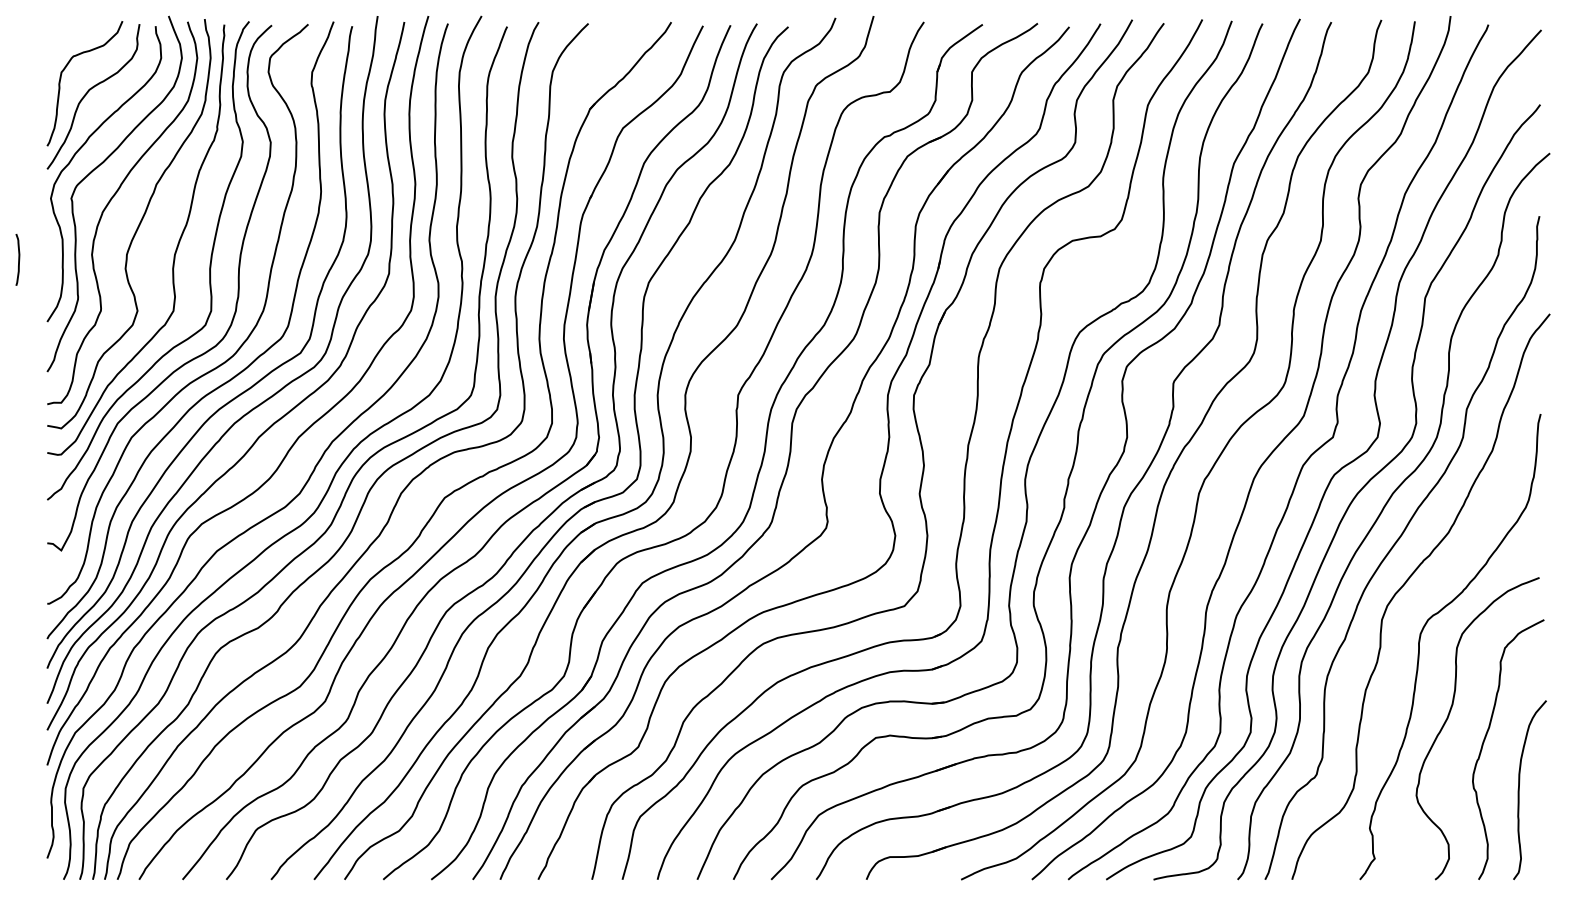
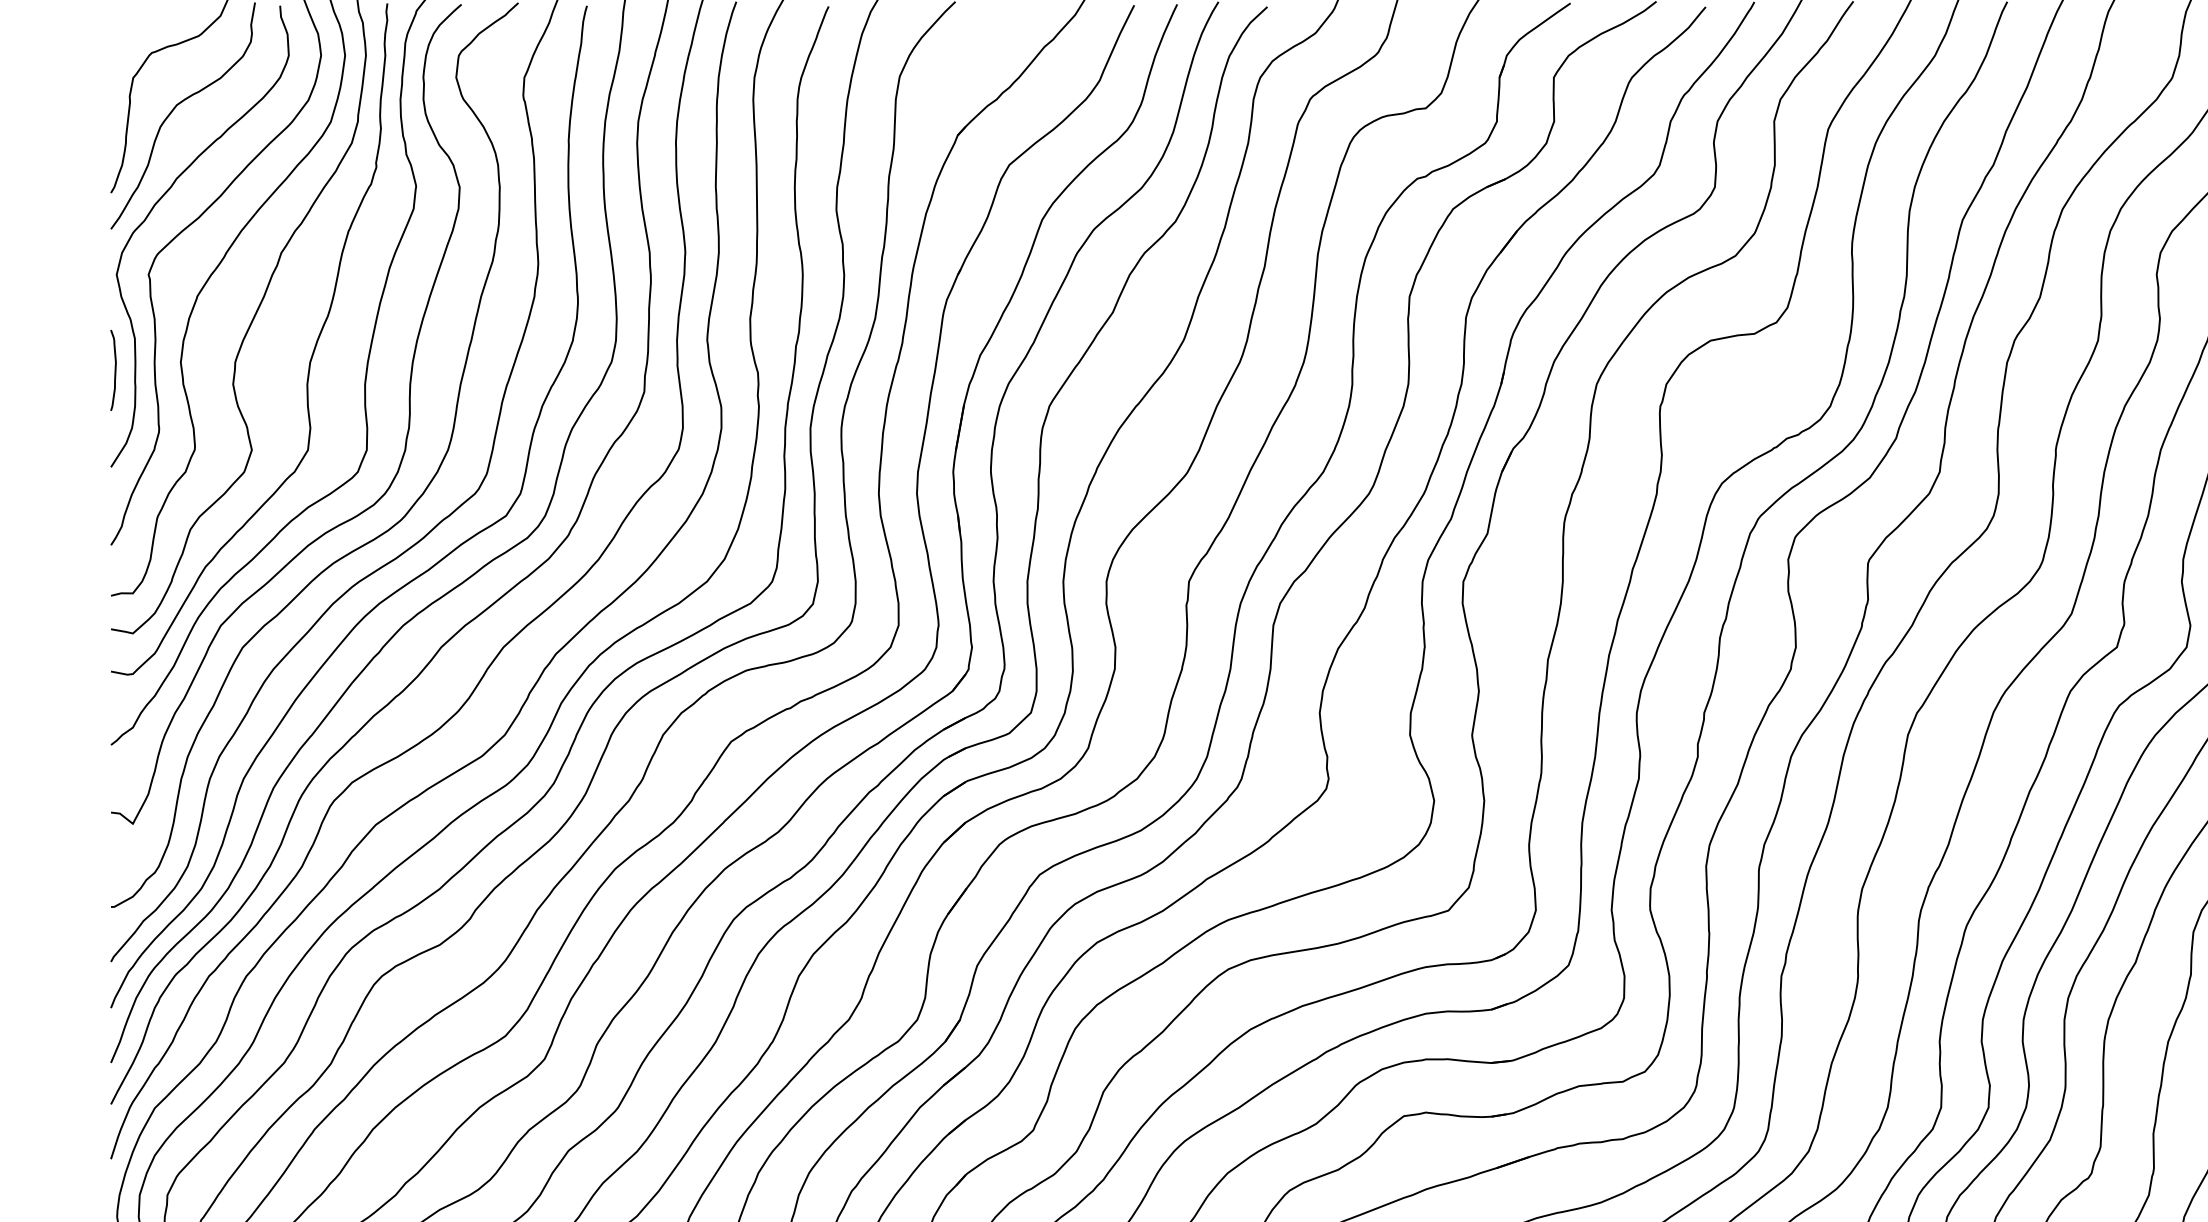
curve: (18, 259) -> (114, 369), moved

